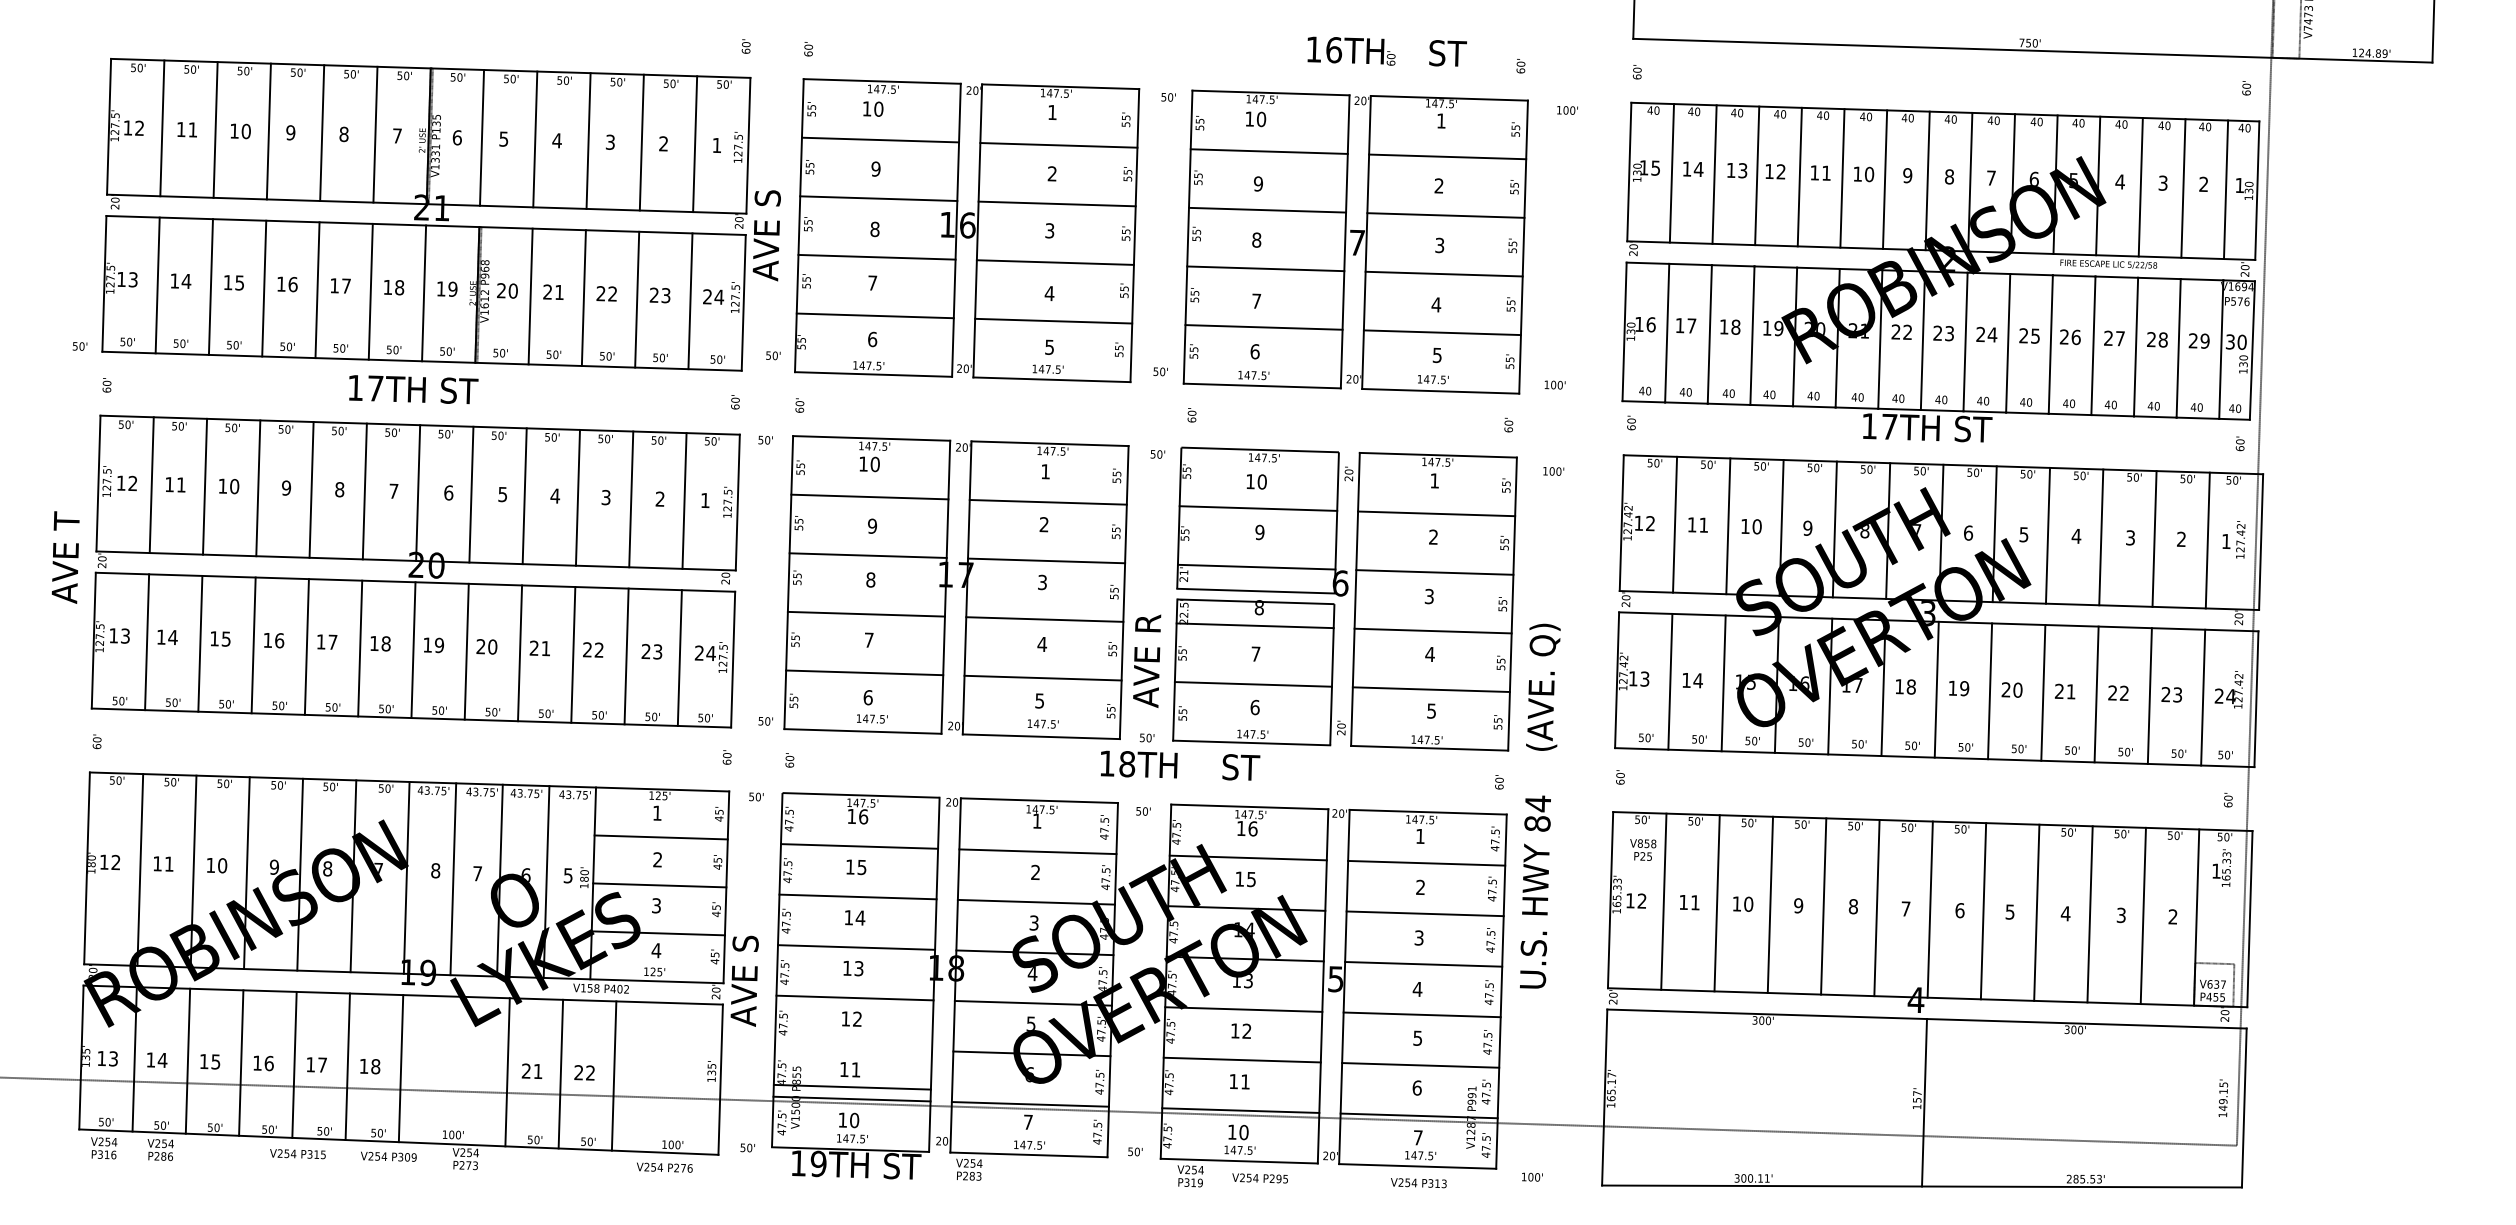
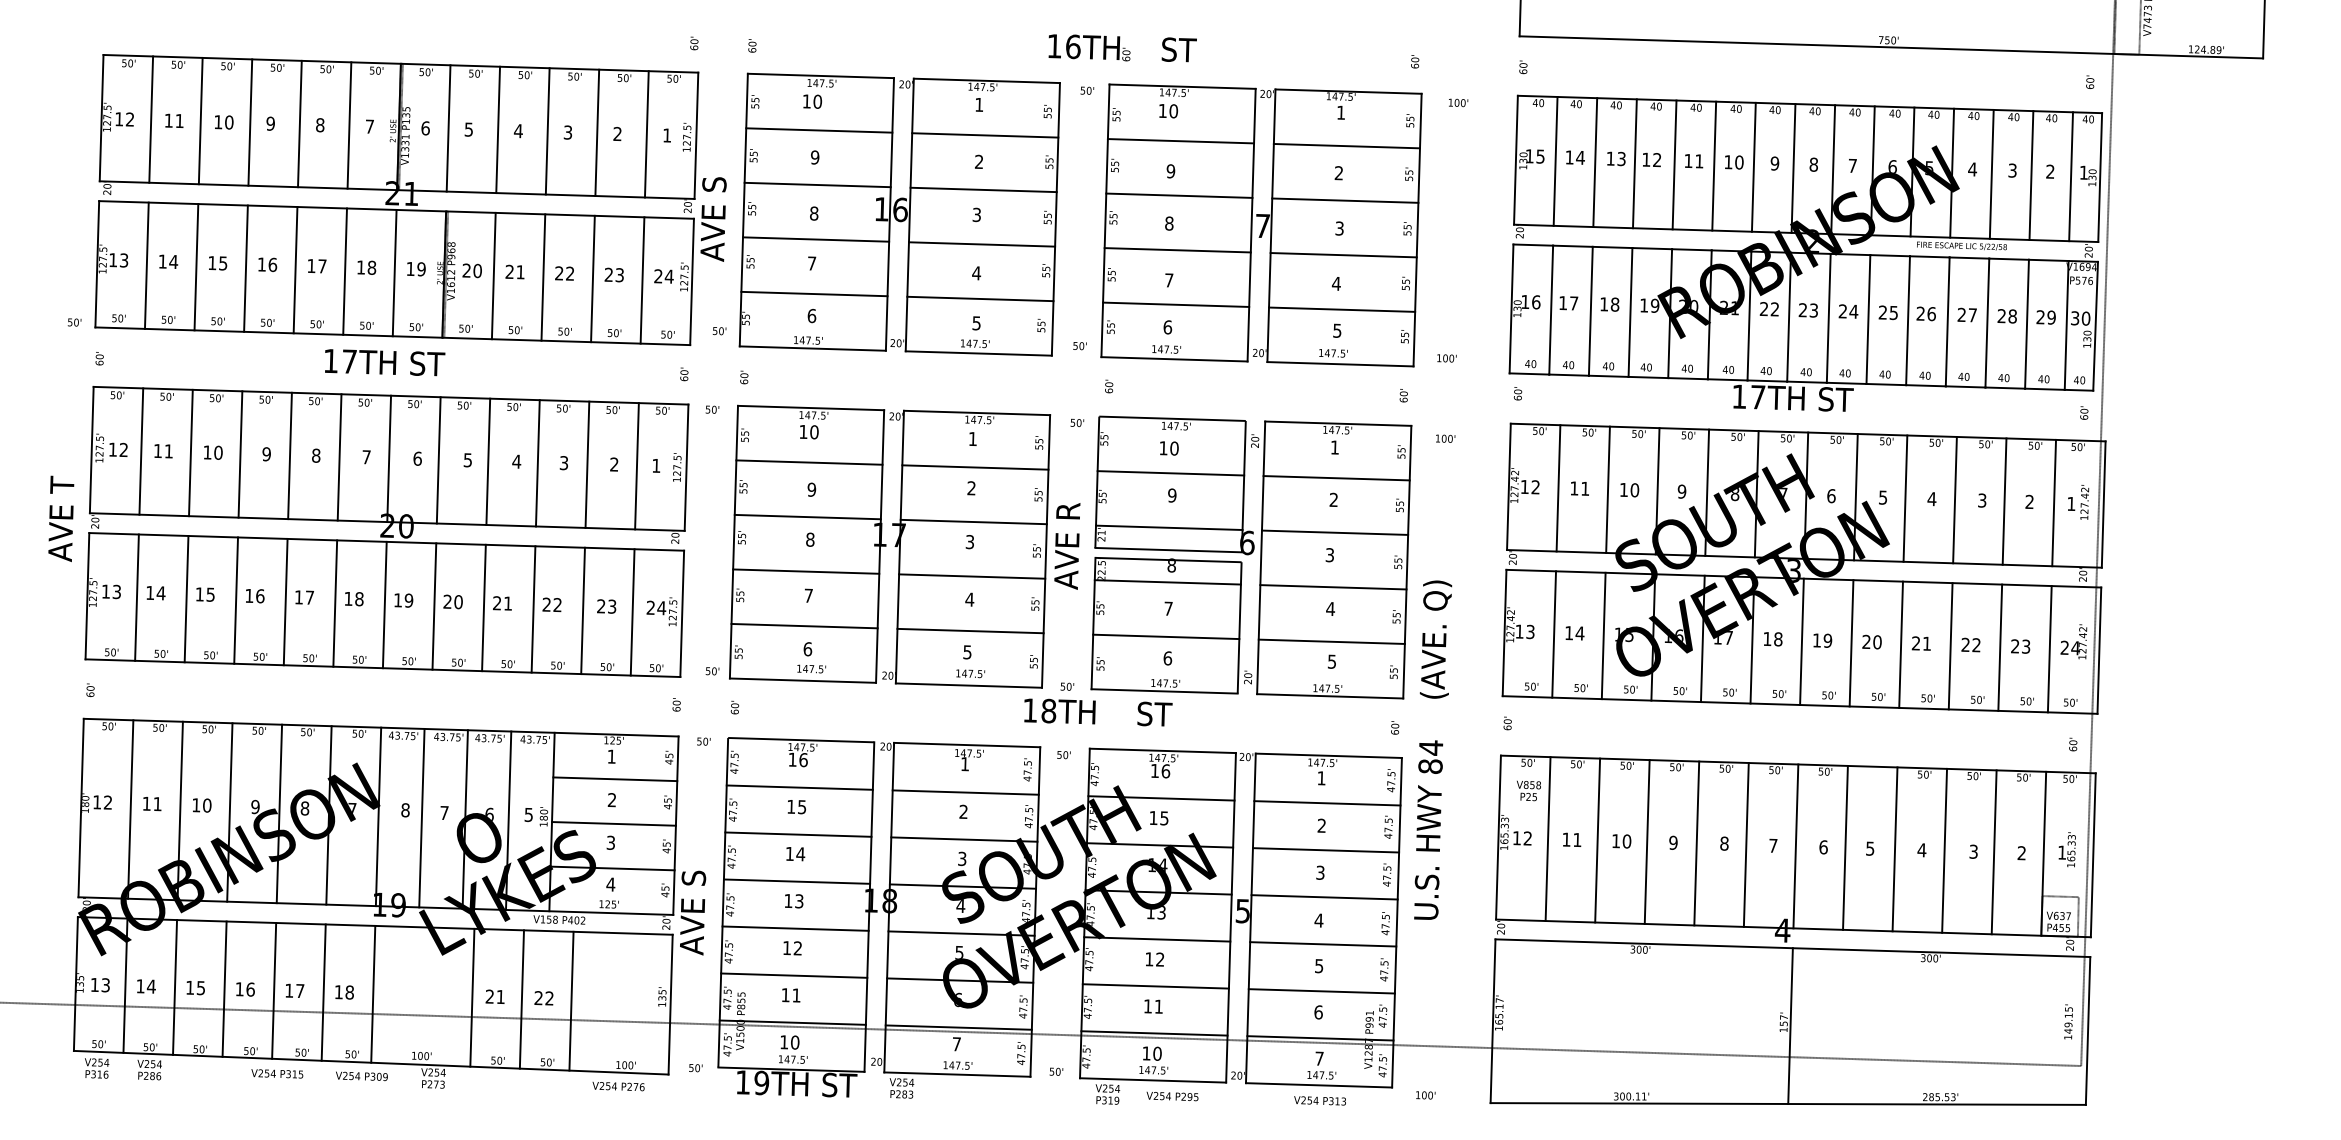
text: (1386, 51) -> (1122, 48), moved
text: (1147, 661) -> (1067, 546), moved
text: (2221, 867) -> (2066, 849), moved
line: (852, 1087) -> (794, 975), moved

